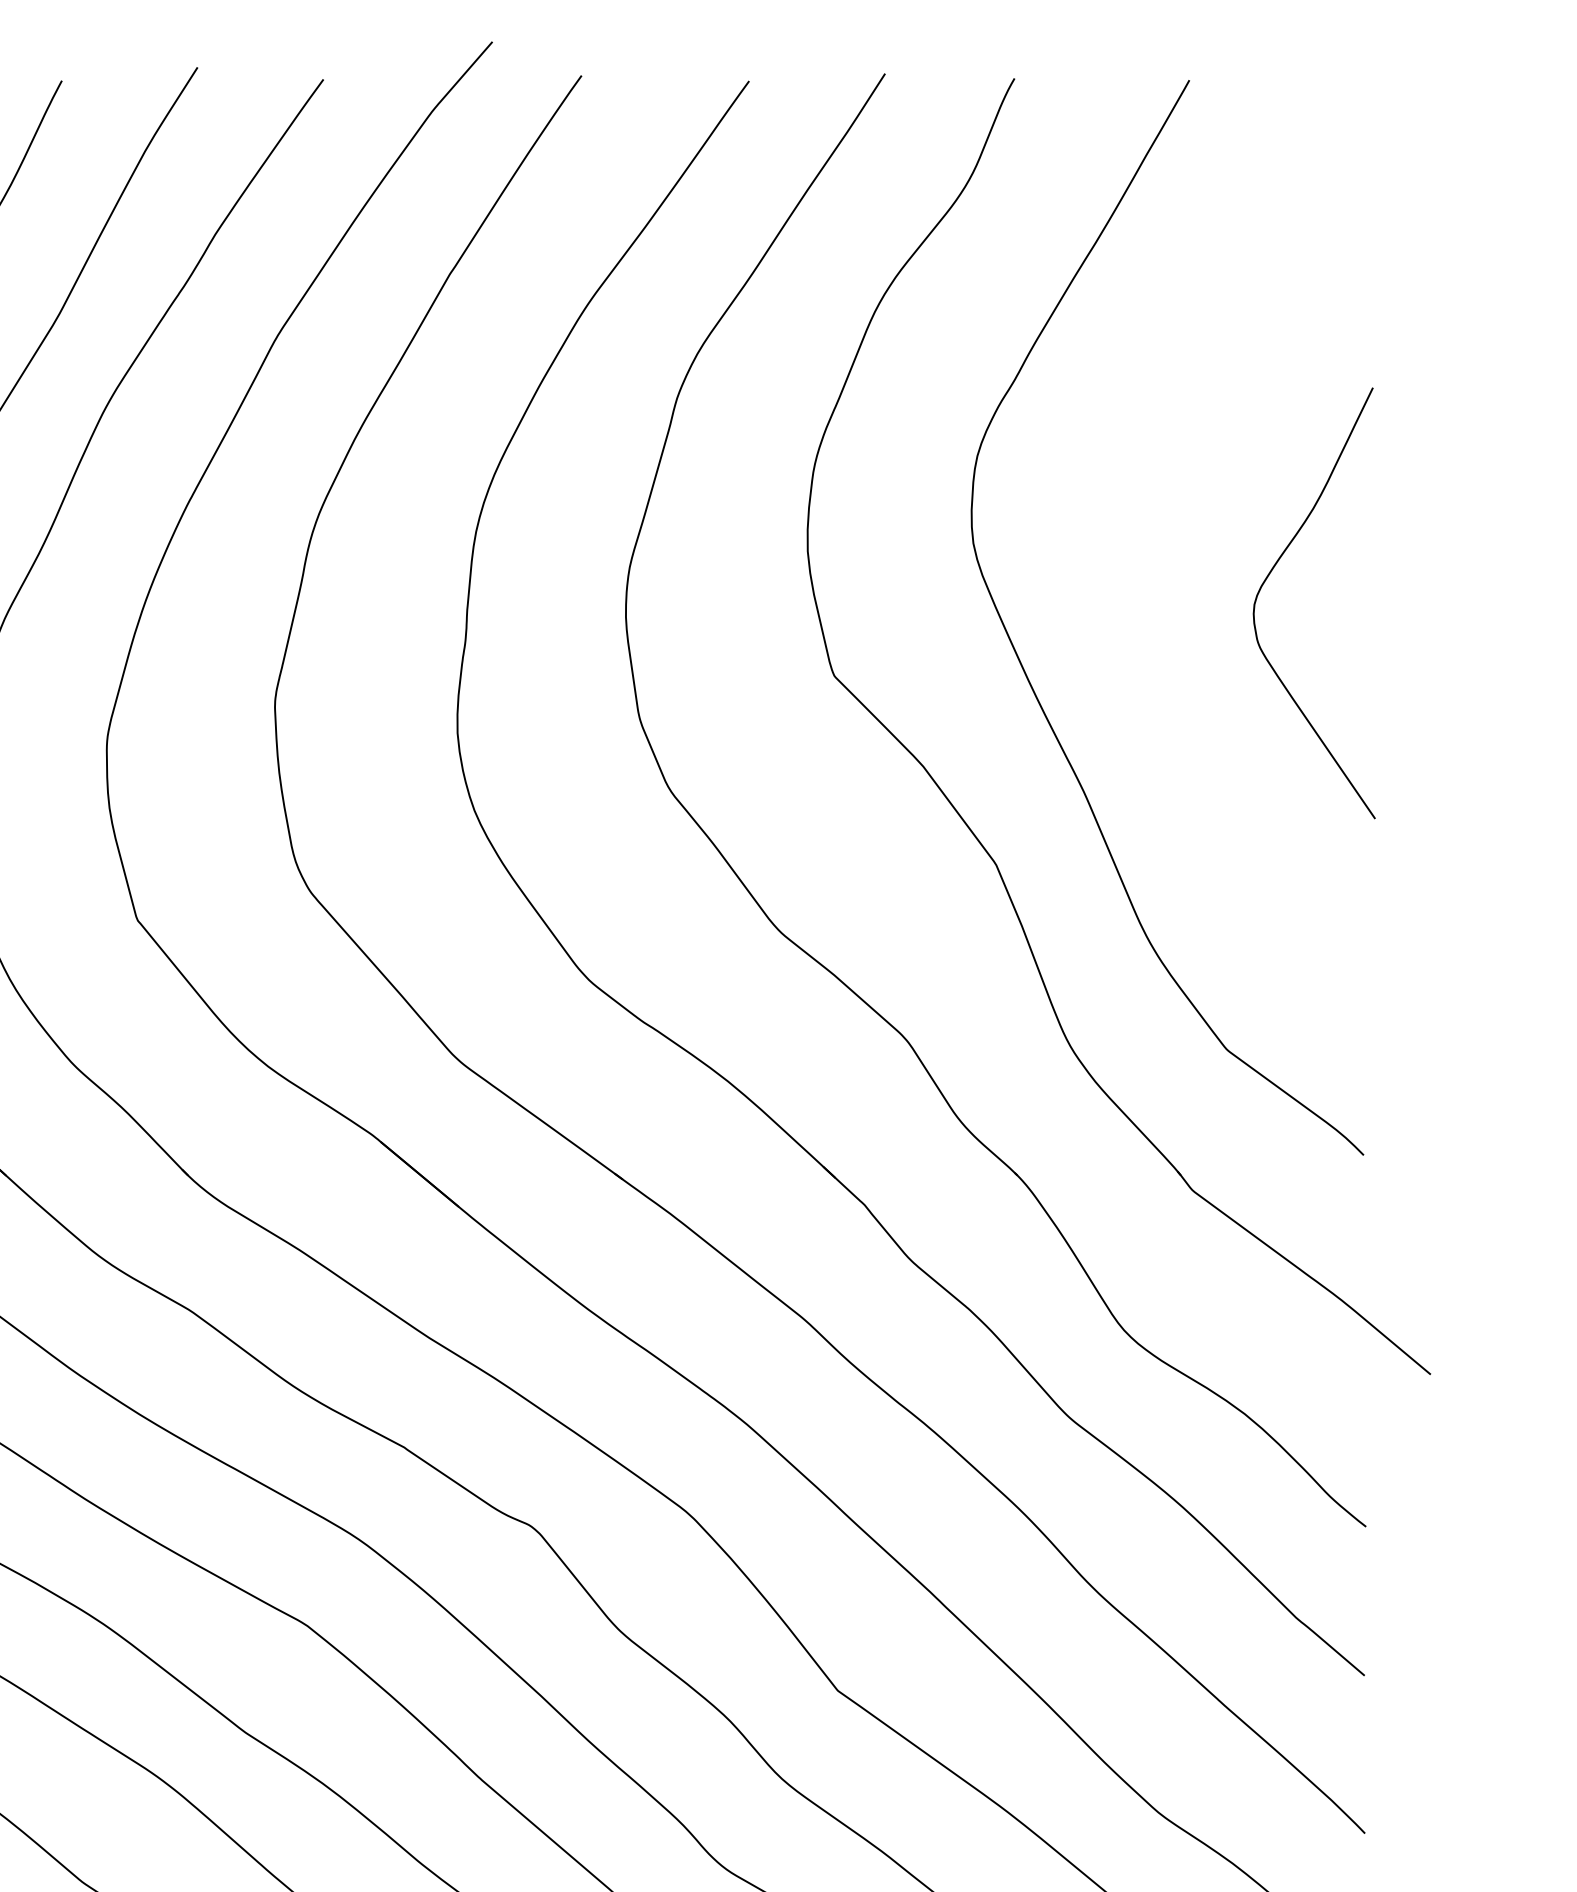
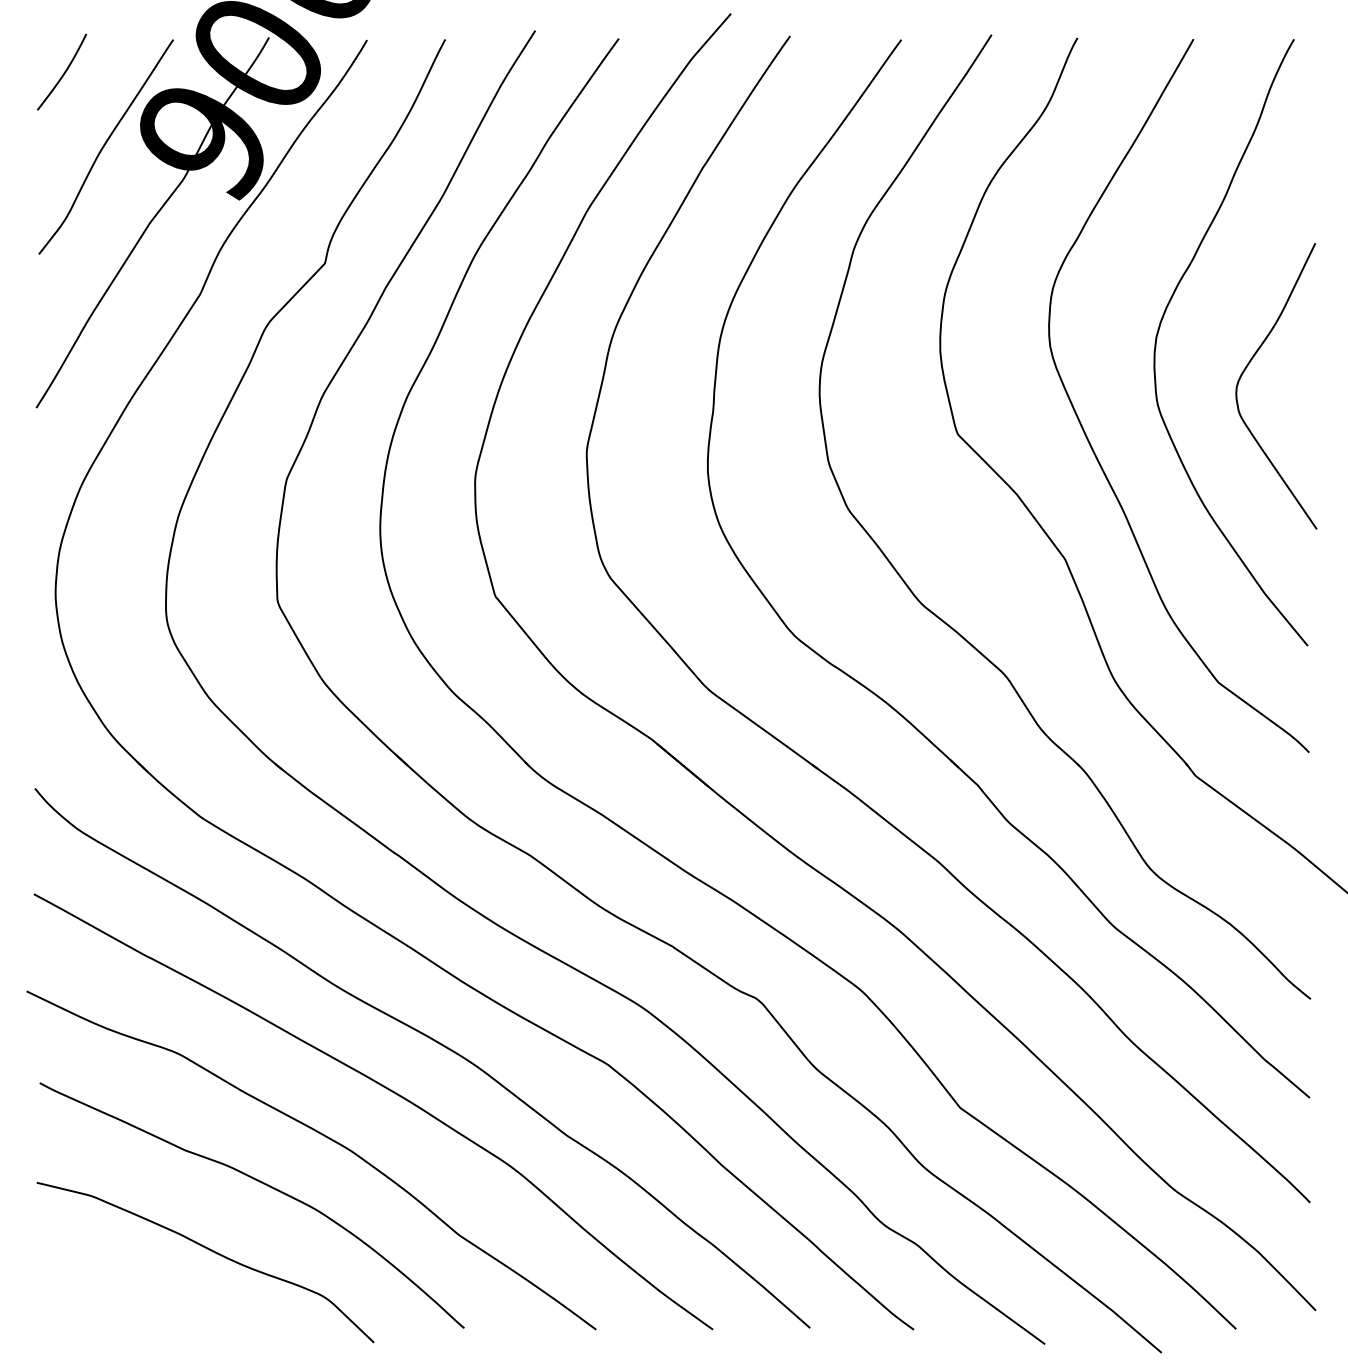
curve: (1144, 501) -> (1163, 318), added

